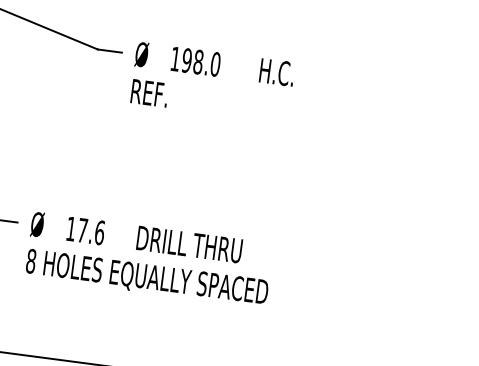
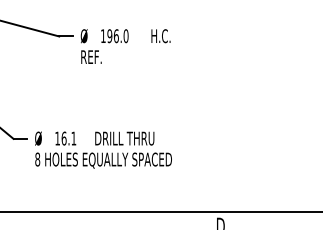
text: (197, 60) -> (115, 35), 198.0 -> 196.0
text: (90, 231) -> (68, 138), 17.6 -> 16.1

